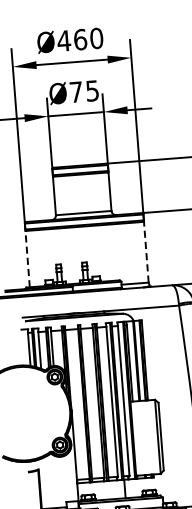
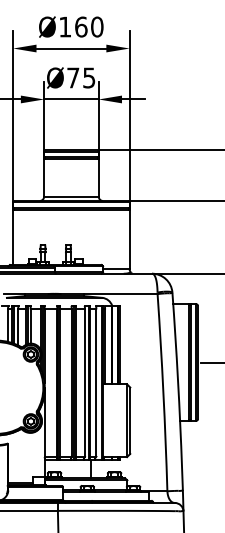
text: (63, 40) -> (64, 26), Ø460 -> Ø160
line: (146, 252) -> (129, 239), dashed -> solid
line: (27, 259) -> (13, 237), dashed -> solid

